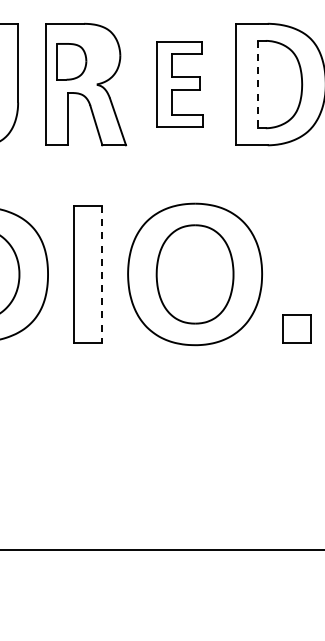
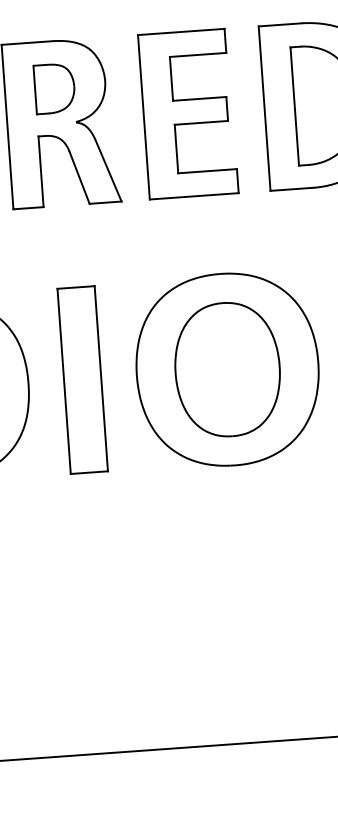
part: (71, 61) -> (54, 88), moved
part: (179, 84) -> (188, 114), size x1.43
line: (258, 84) -> (295, 106), dashed -> solid
line: (101, 274) -> (100, 378), dashed -> solid

